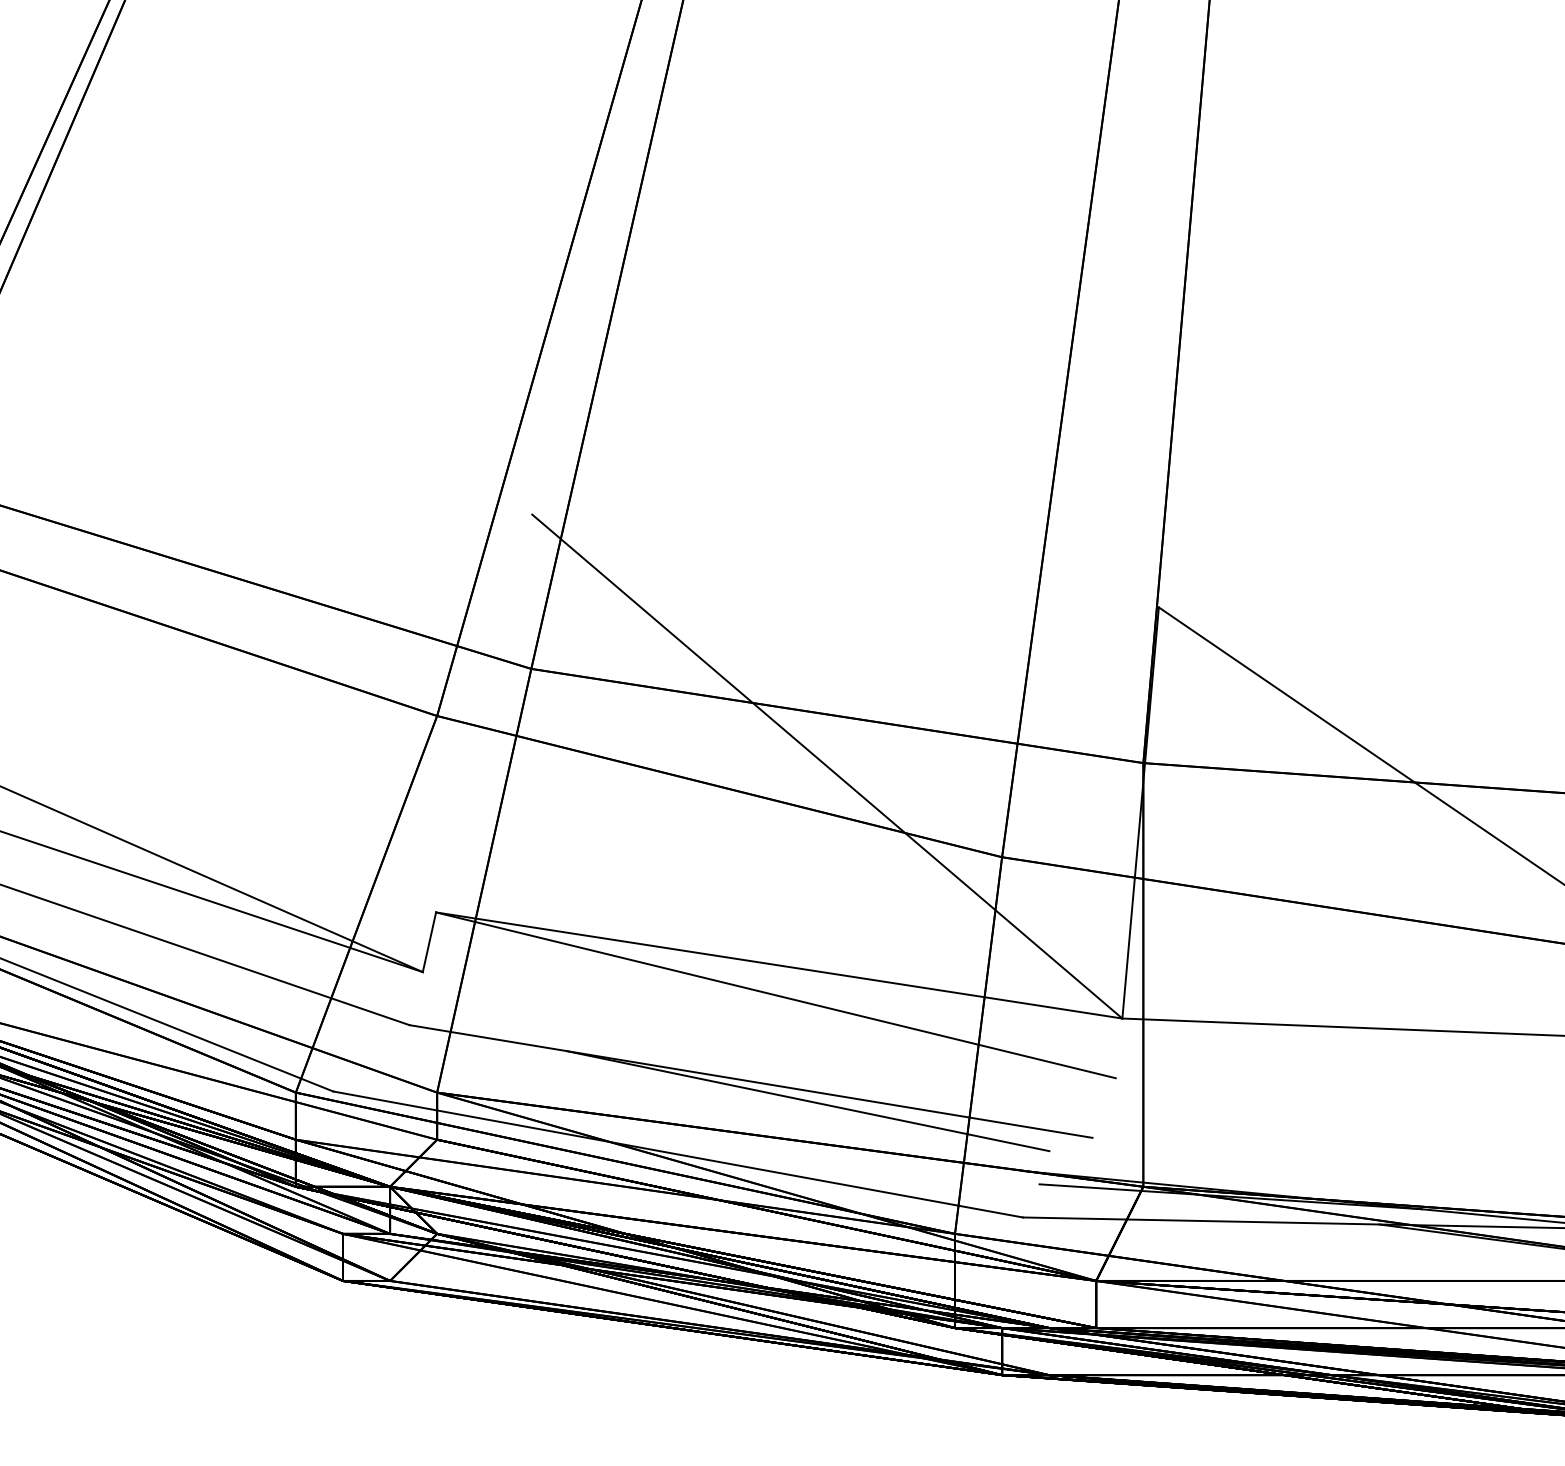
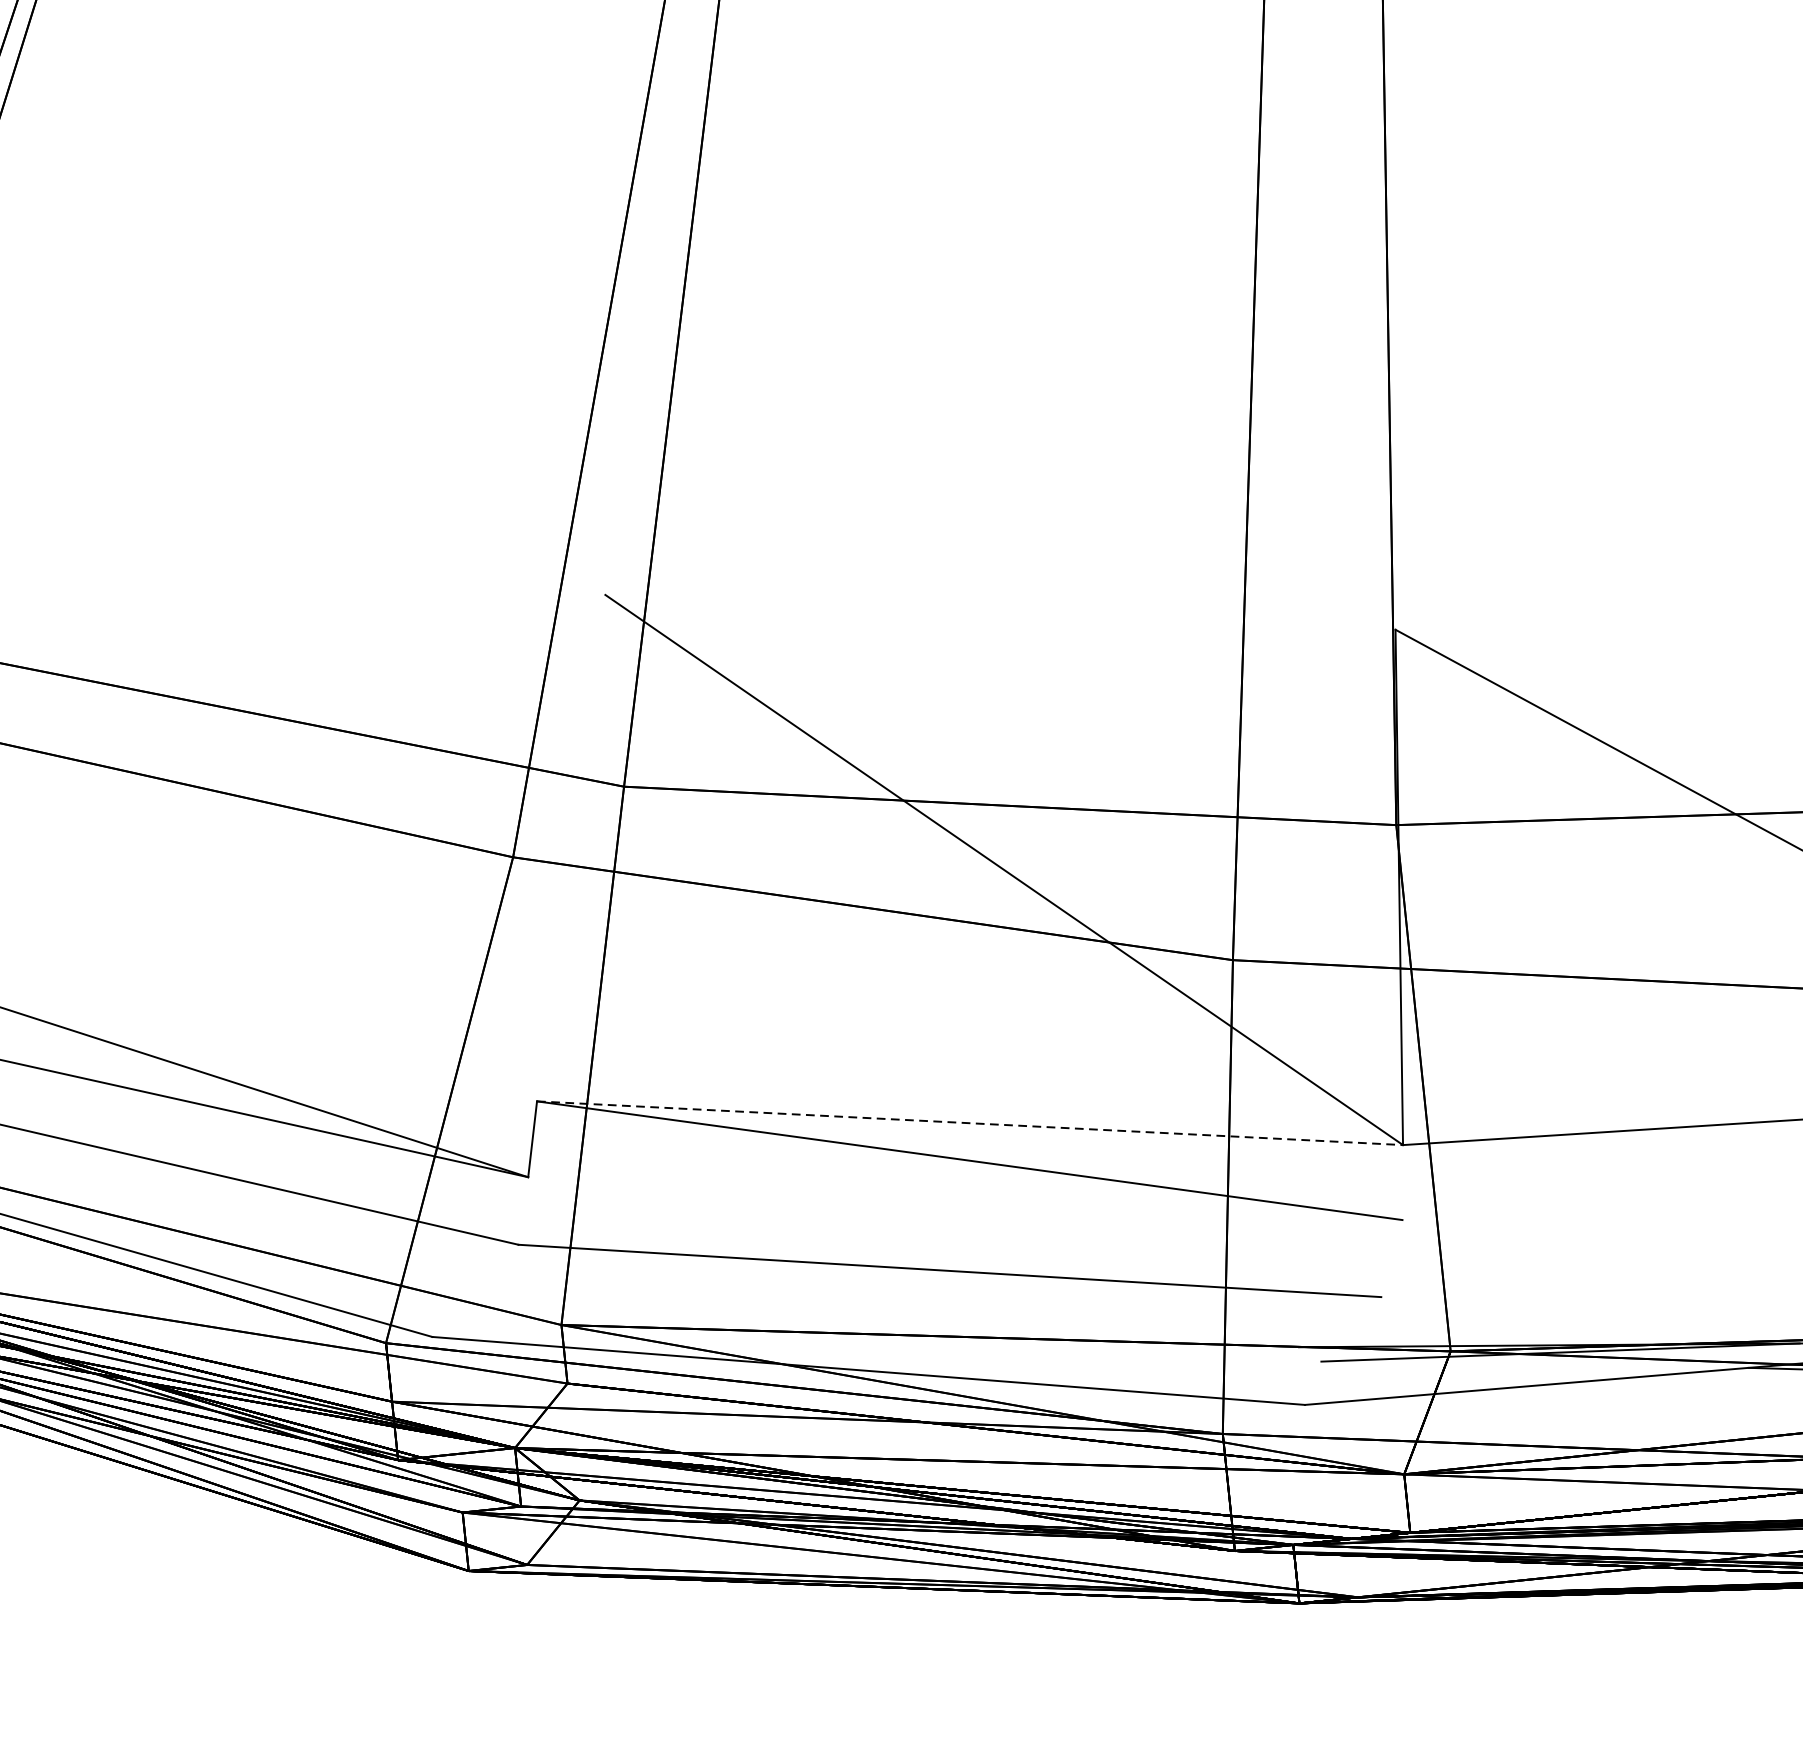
line: (779, 965) -> (970, 1123), solid -> dashed
line: (807, 1101) -> (1022, 1288), removed

